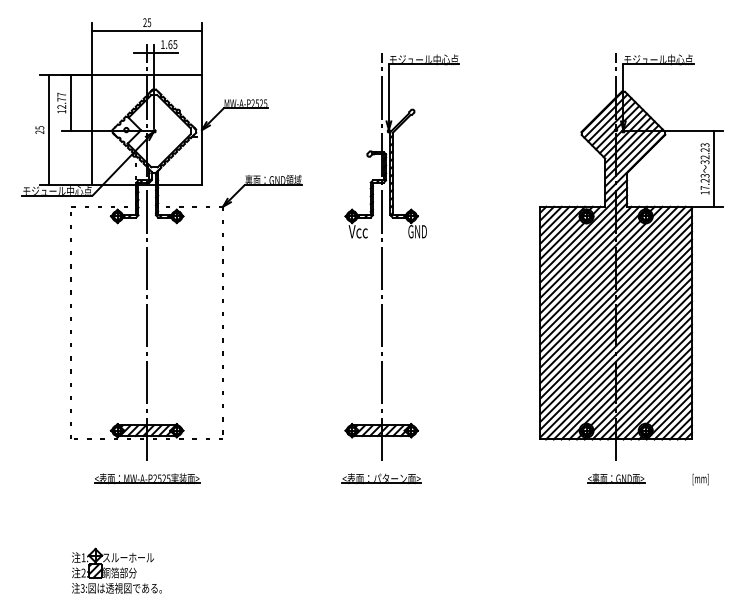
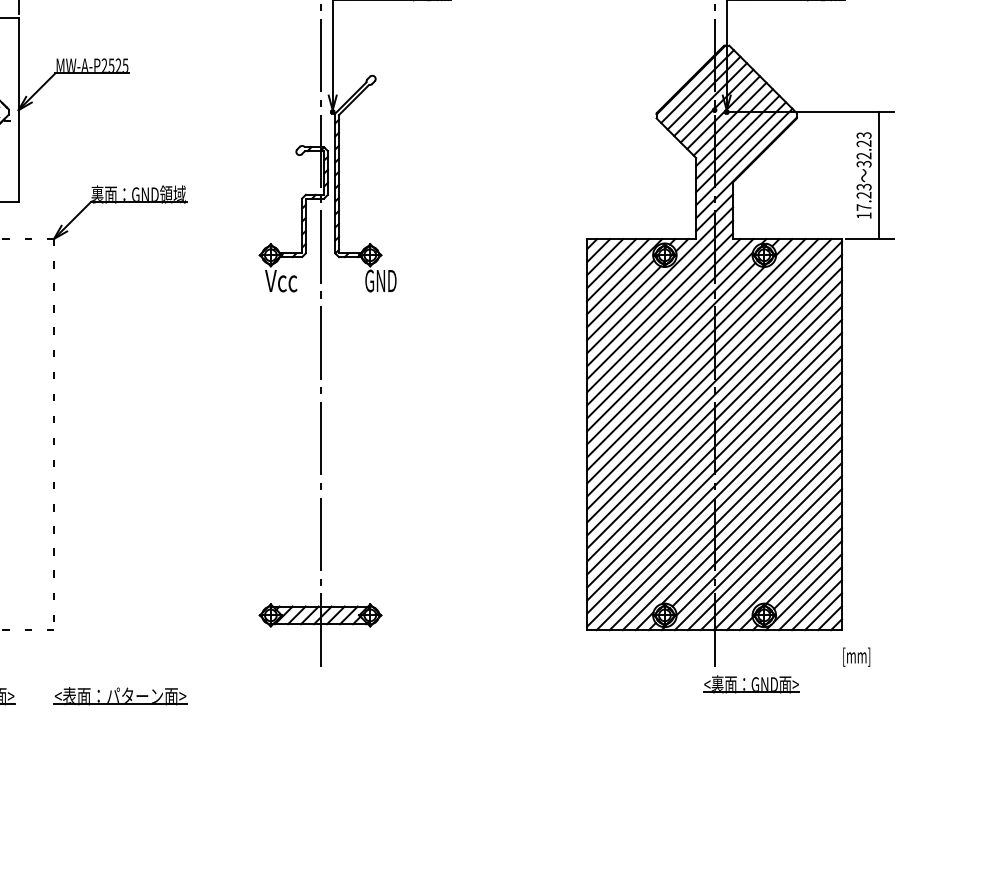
part: (381, 478) -> (120, 695), moved
part: (616, 478) -> (752, 683), moved
text: (700, 479) -> (856, 657), moved

